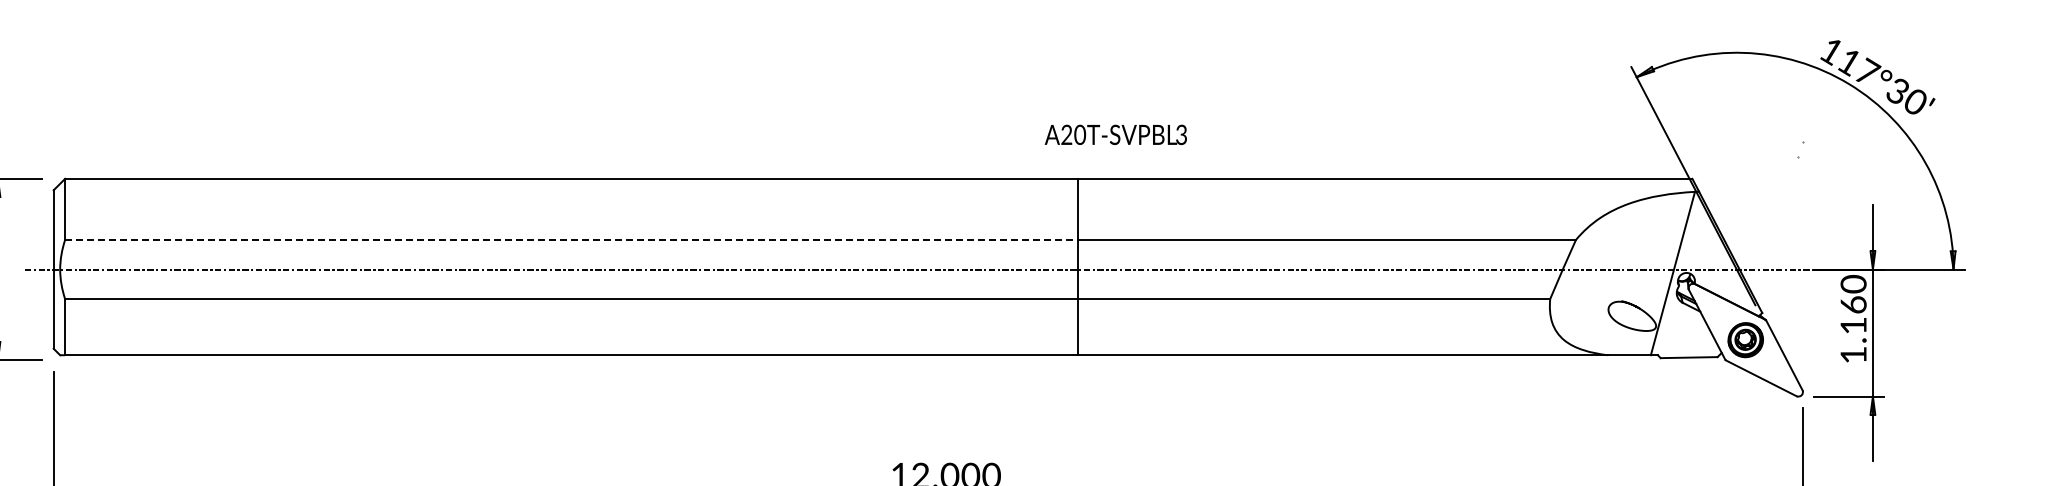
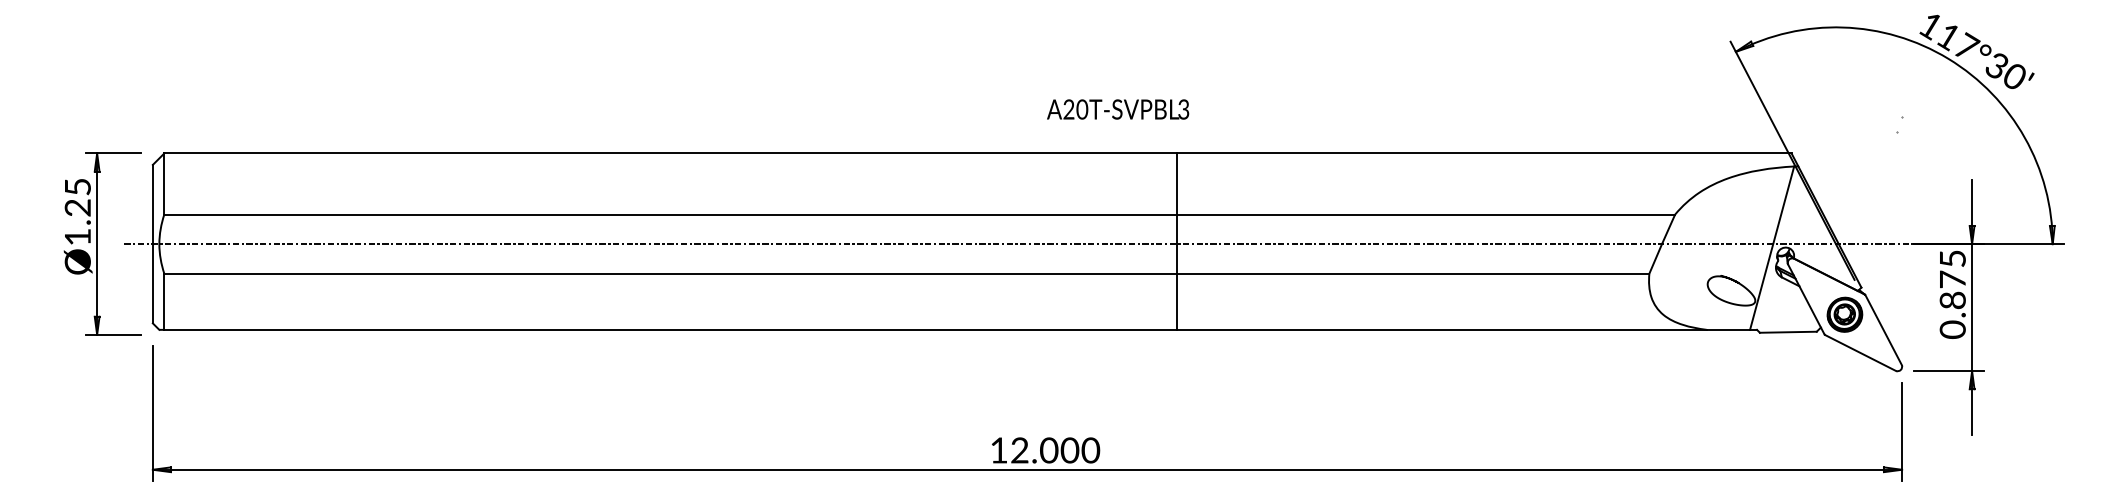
text: (1116, 134) -> (1118, 109), moved
line: (572, 239) -> (671, 214), dashed -> solid
text: (1853, 318) -> (1952, 293), 1.160 -> 0.875

